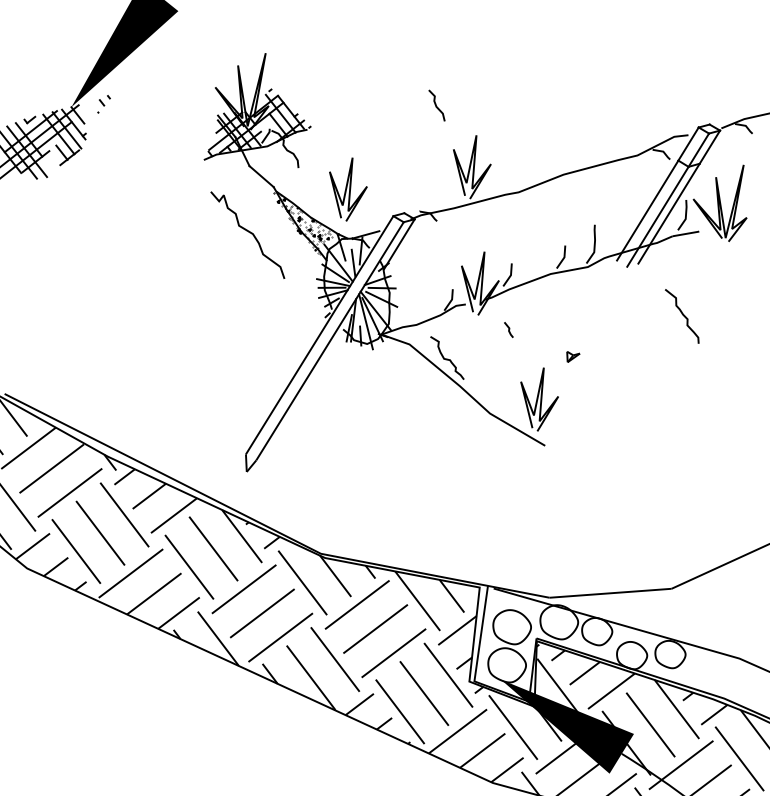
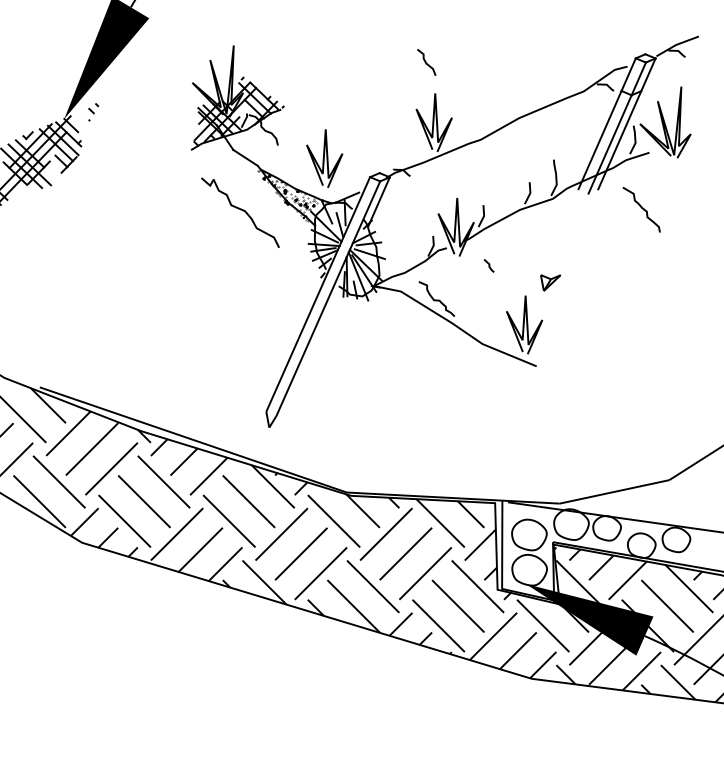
curve: (436, 105) -> (426, 62), moved
curve: (682, 315) -> (641, 208), moved
part: (572, 357) -> (550, 282), size x1.67

